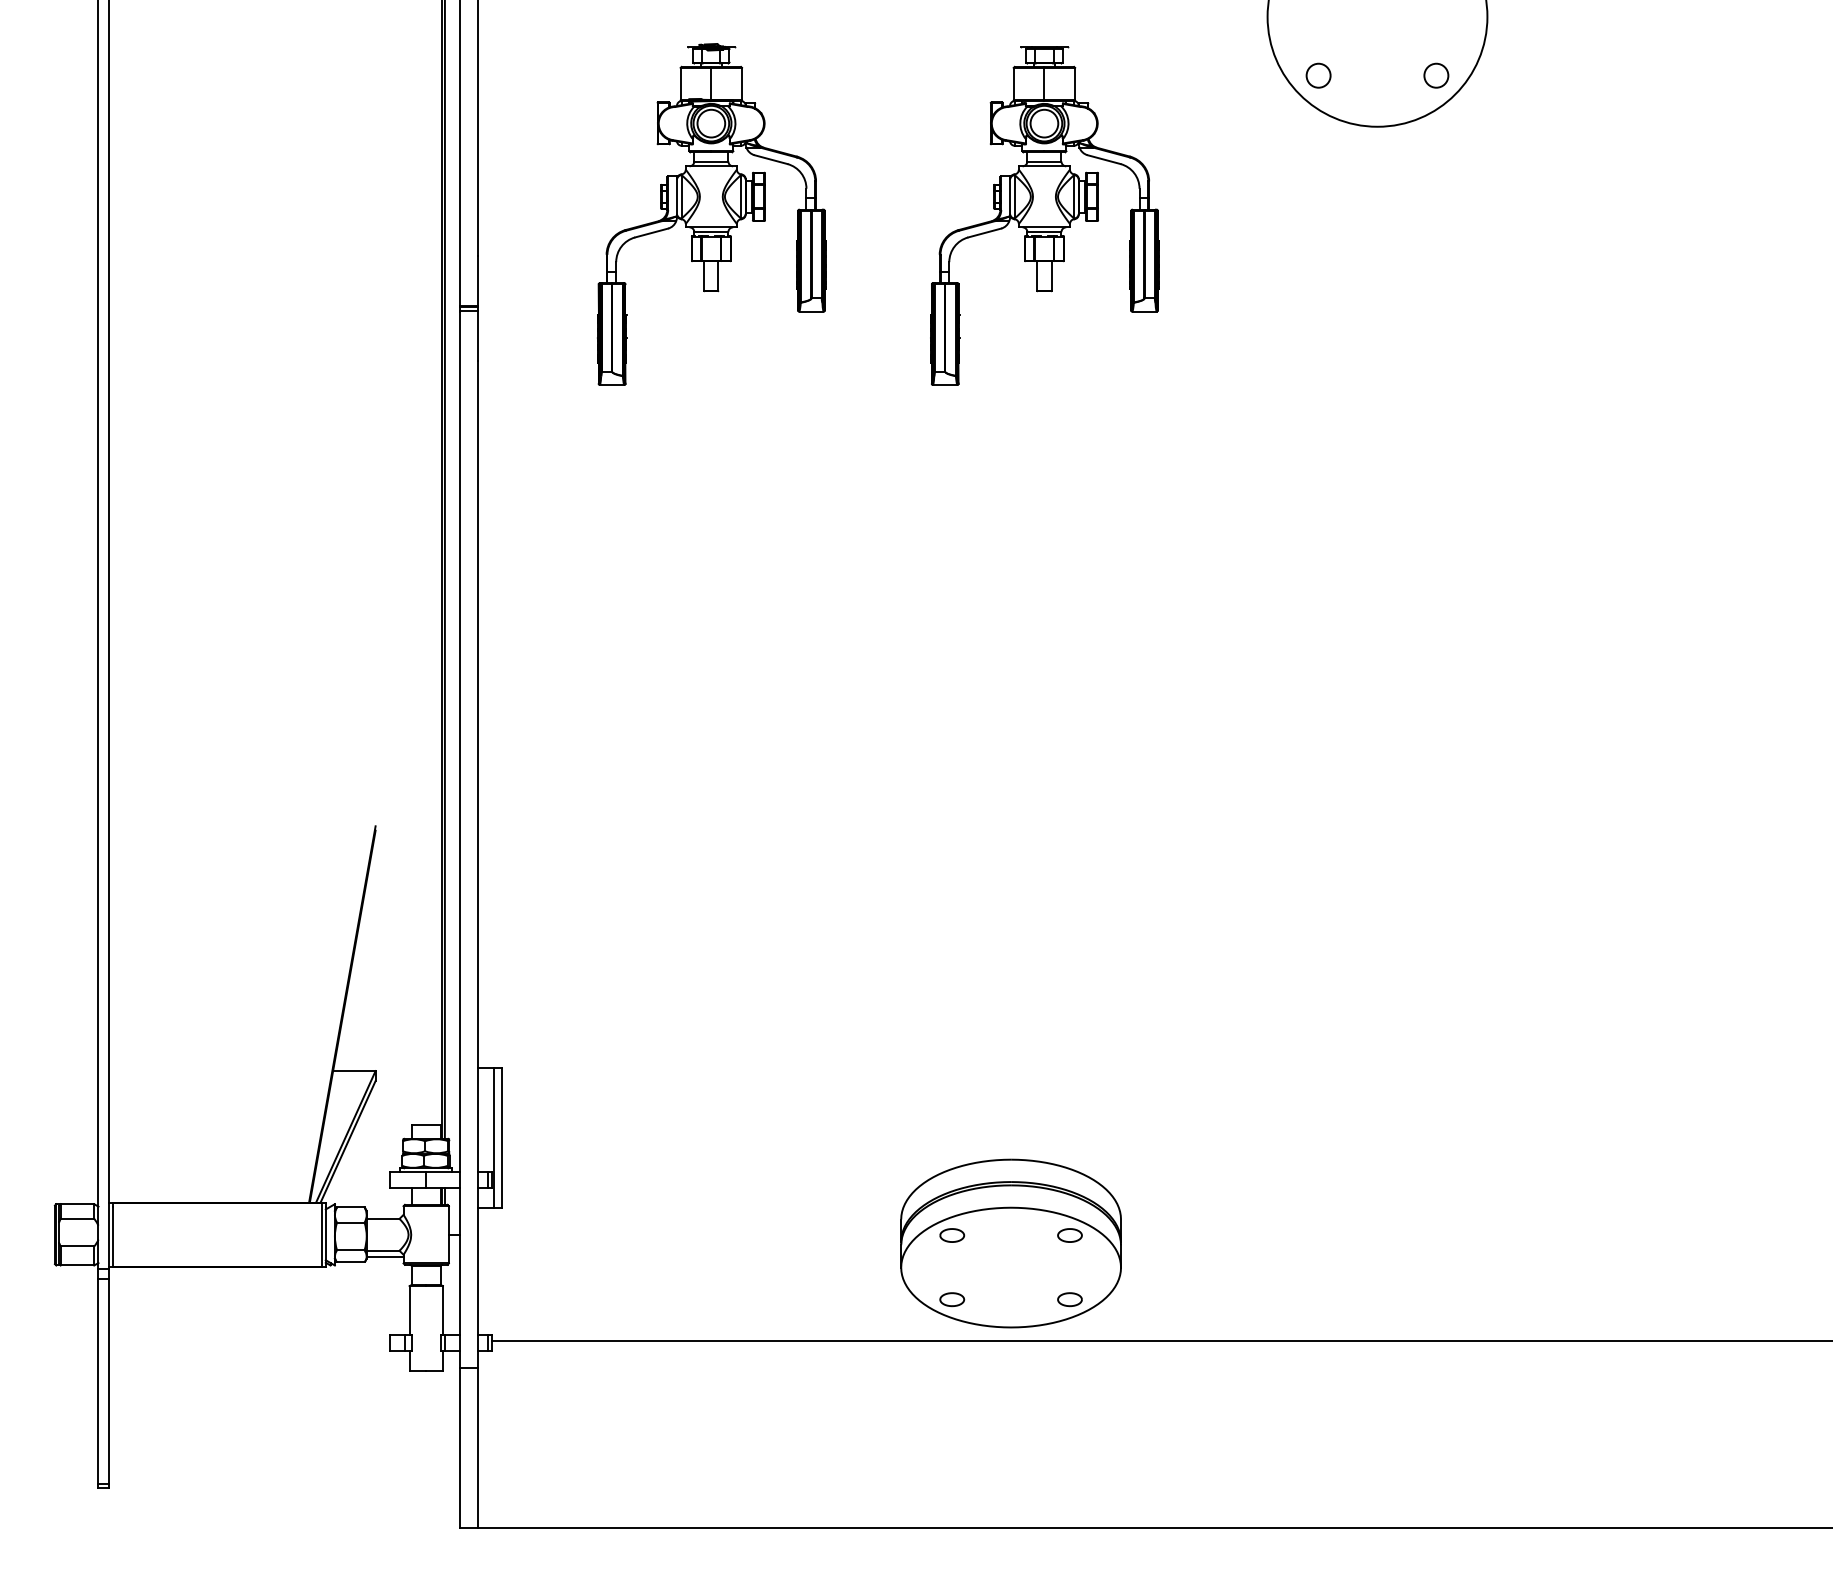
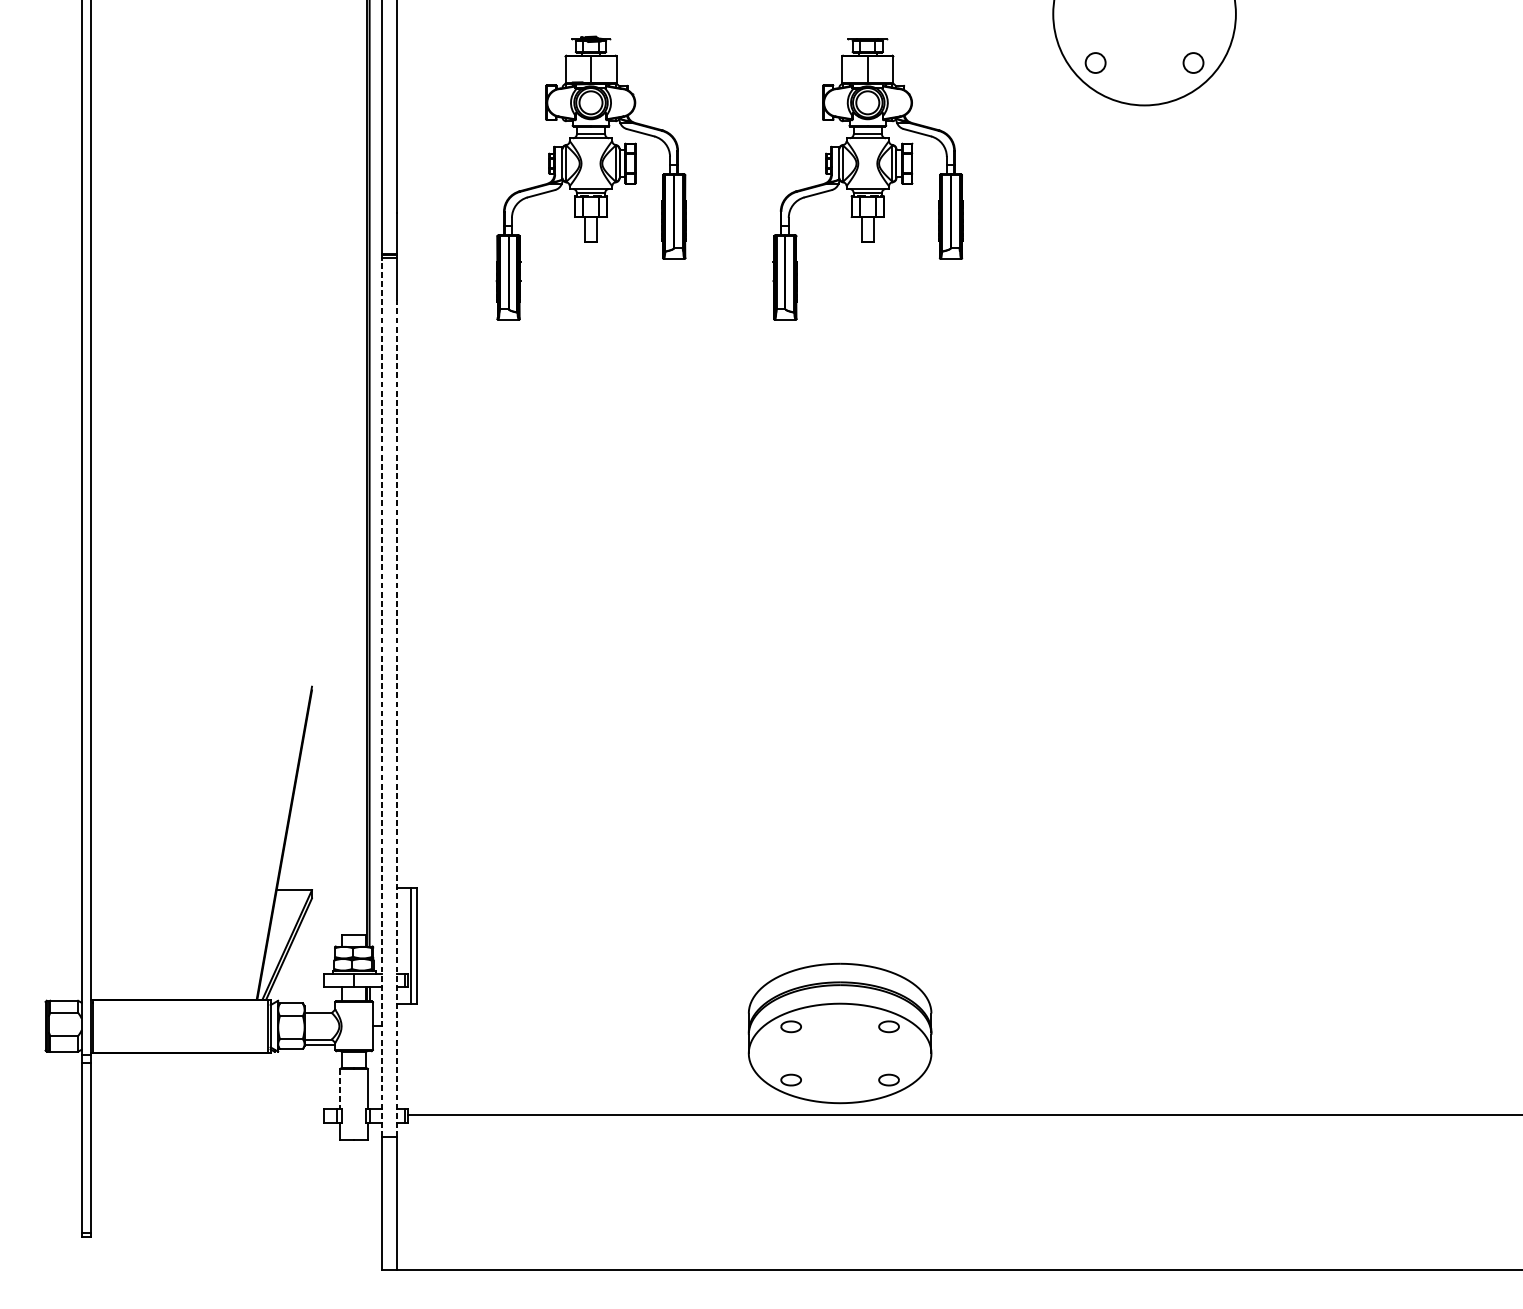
line: (459, 840) -> (381, 698), solid -> dashed
line: (478, 864) -> (397, 718), solid -> dashed
line: (409, 1310) -> (340, 1089), solid -> dashed

